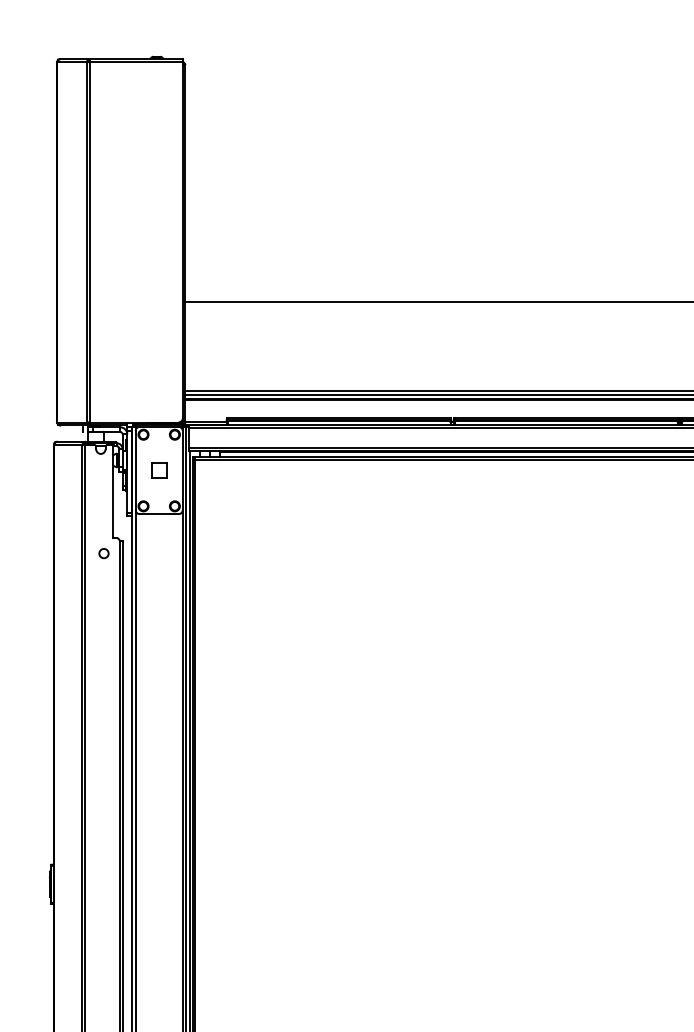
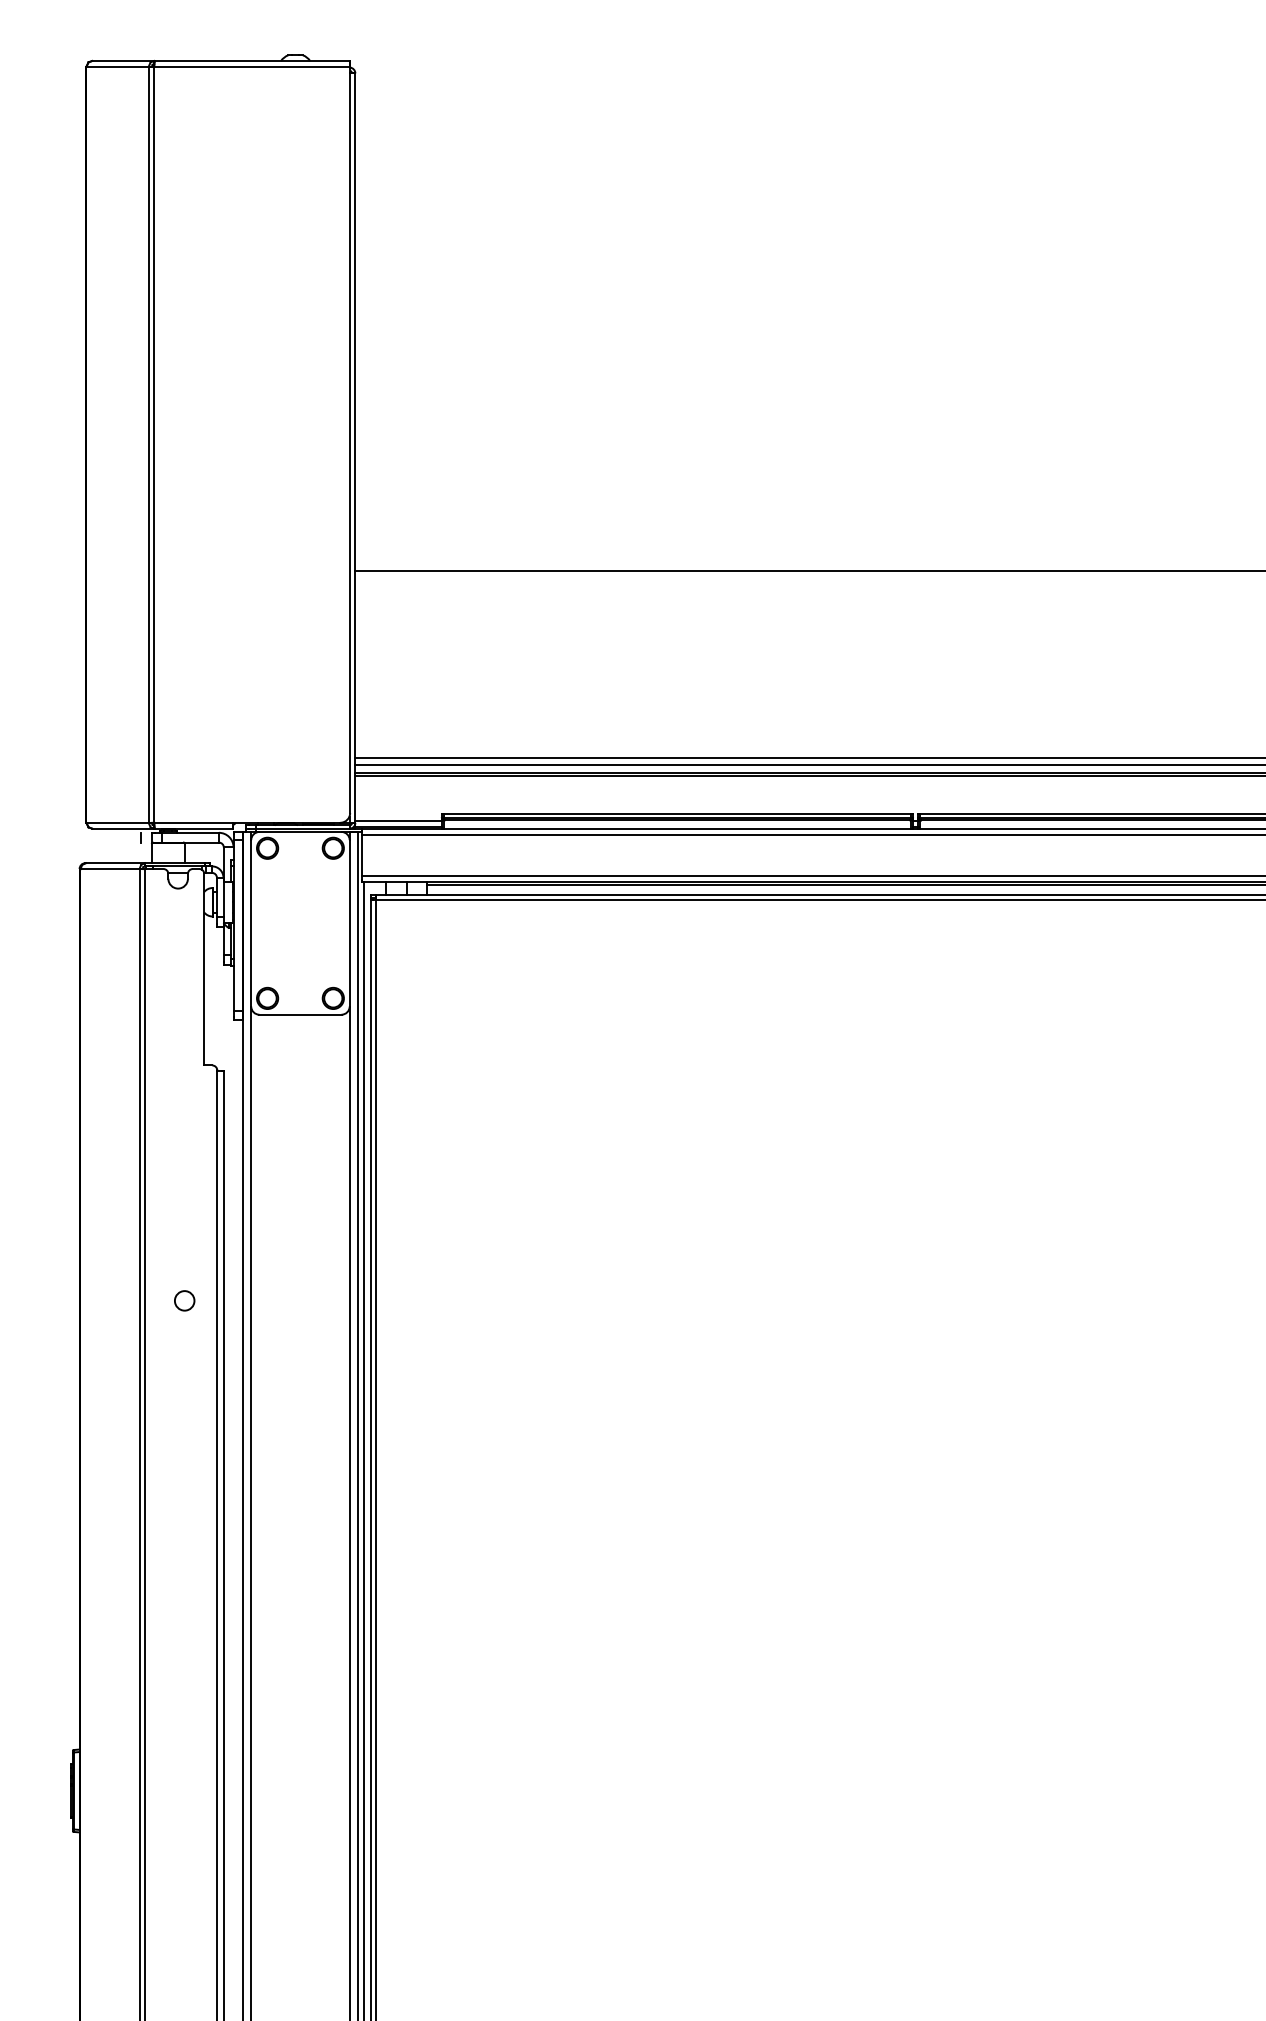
part: (159, 470) -> (301, 923), removed
circle: (103, 553) -> (183, 1300), moved

